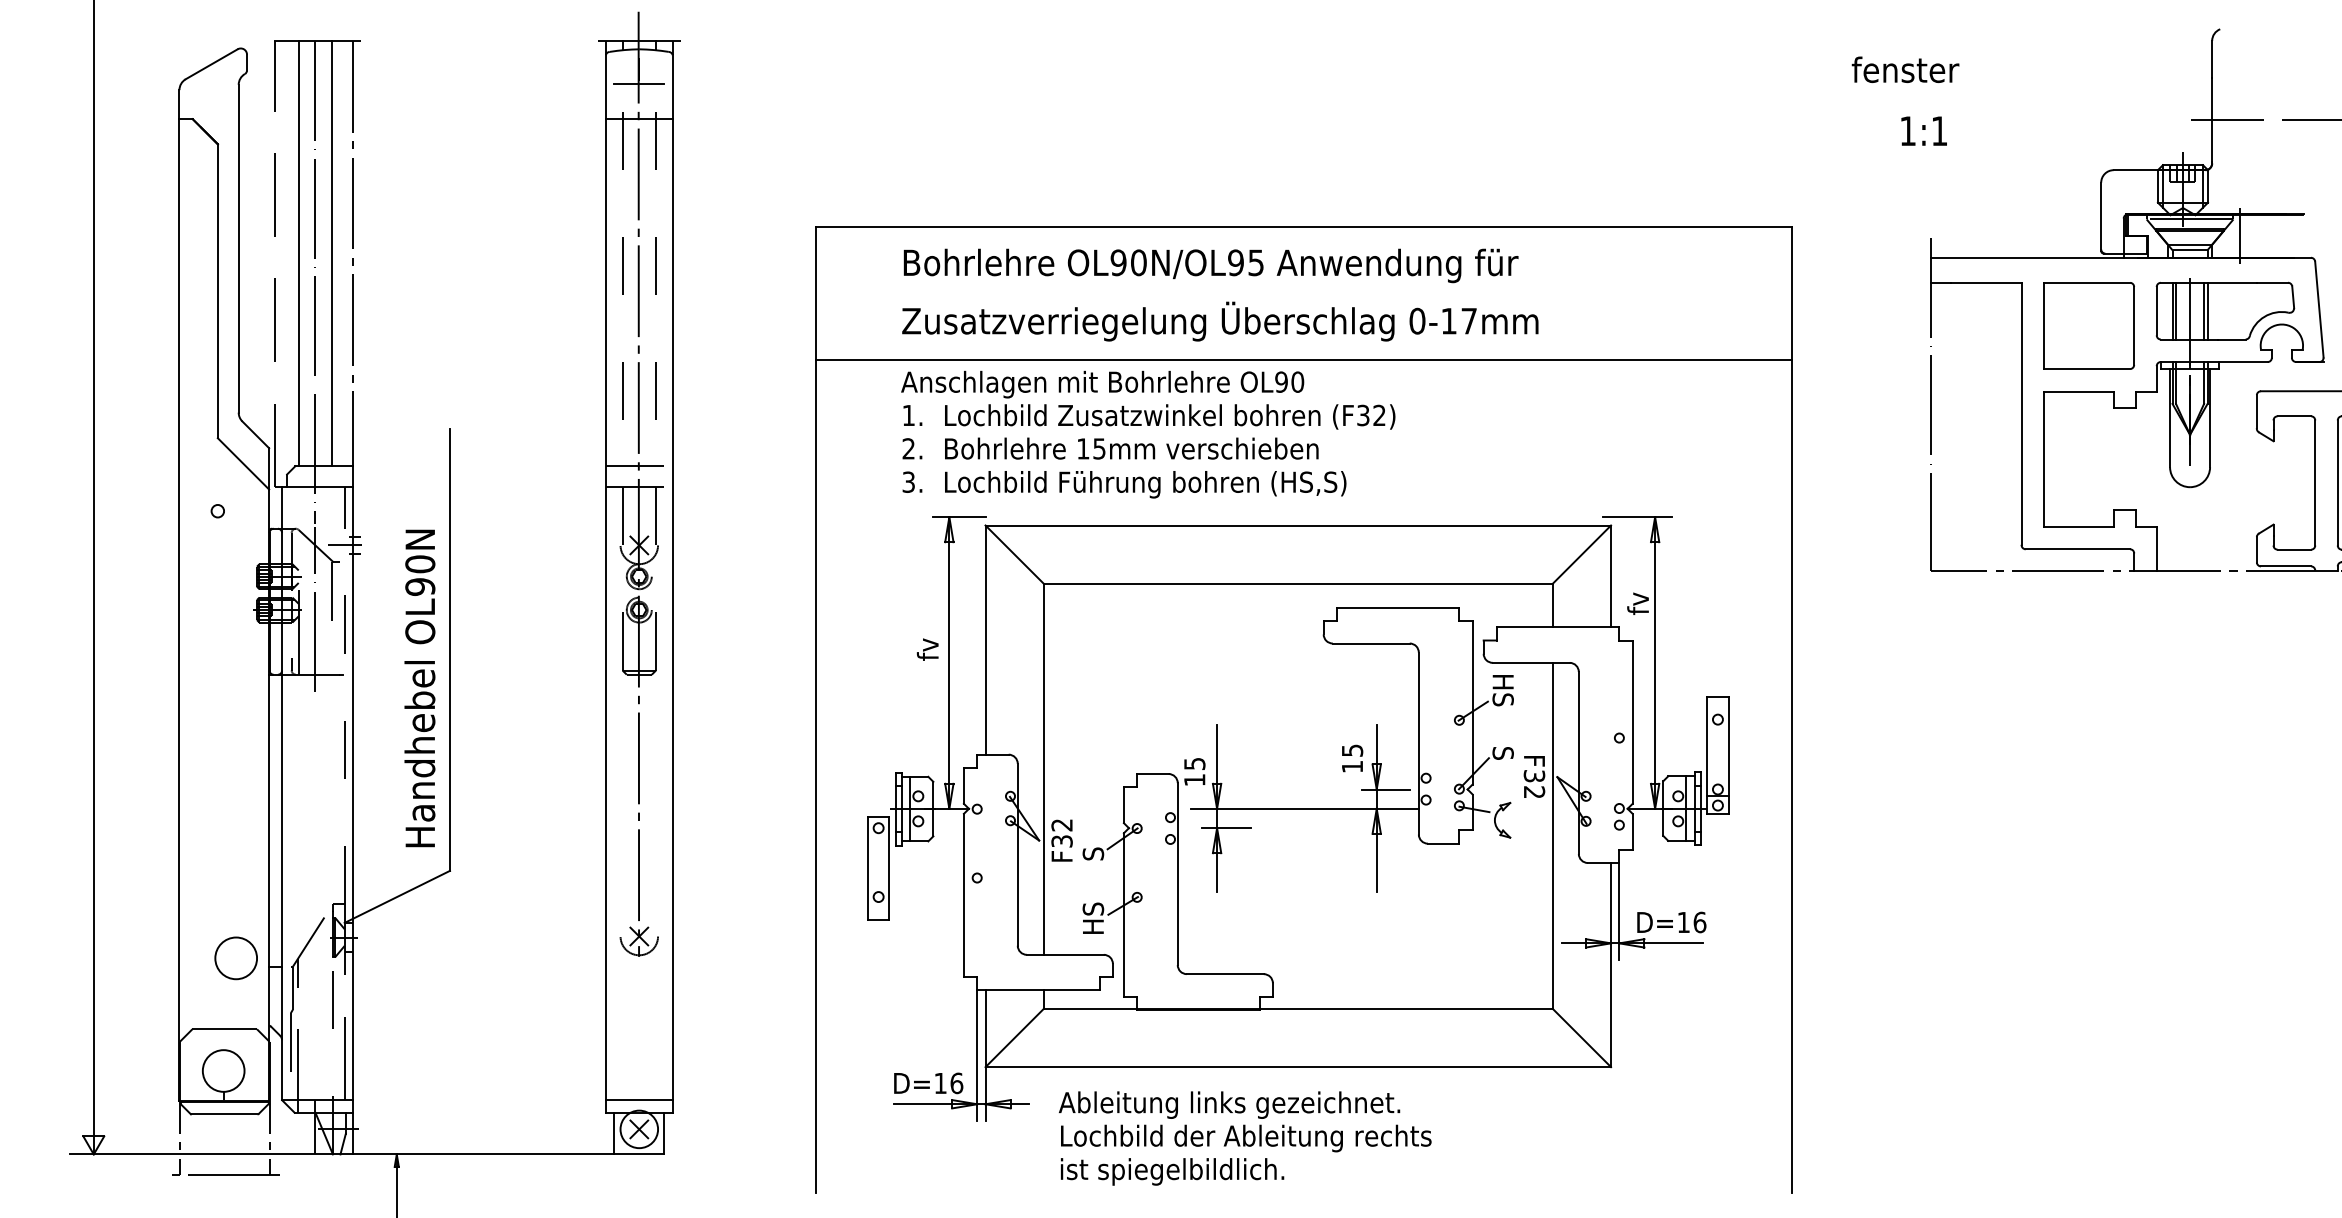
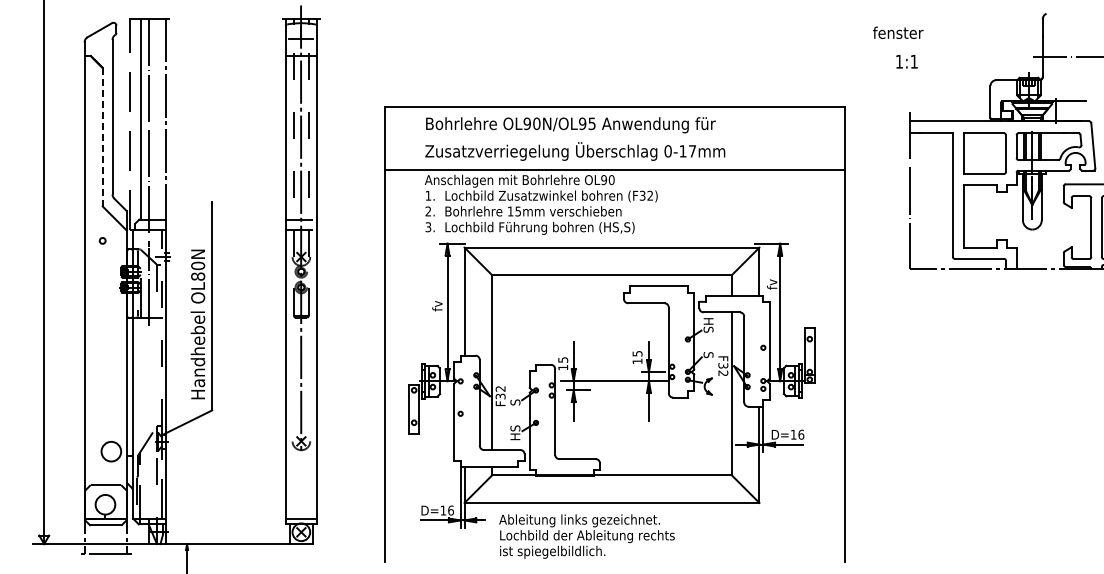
line: (331, 253) -> (156, 119), removed
line: (217, 291) -> (102, 137), solid -> dashed
text: (421, 586) -> (198, 276), OL90N -> OL80N

